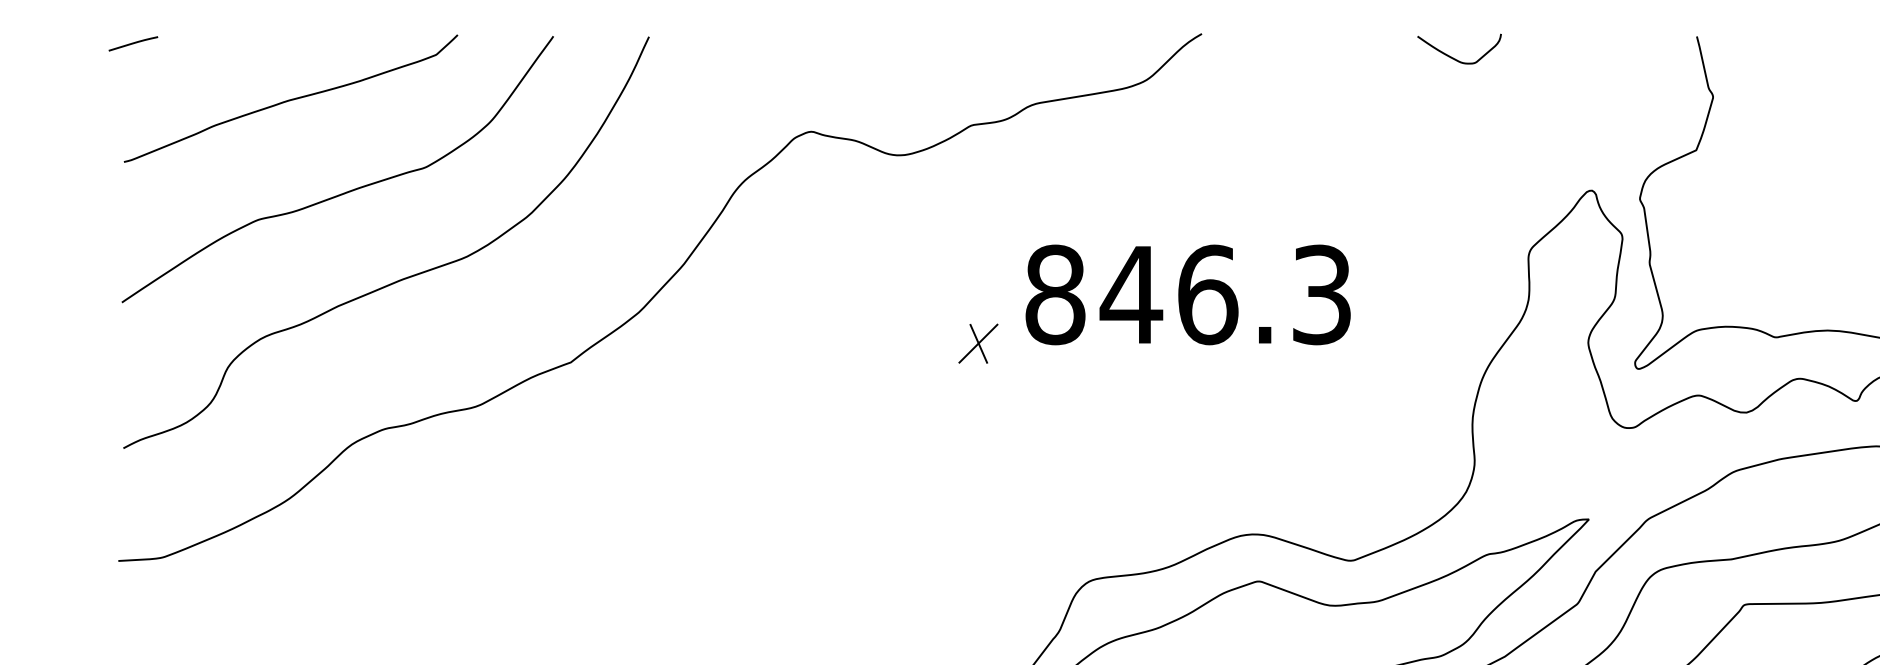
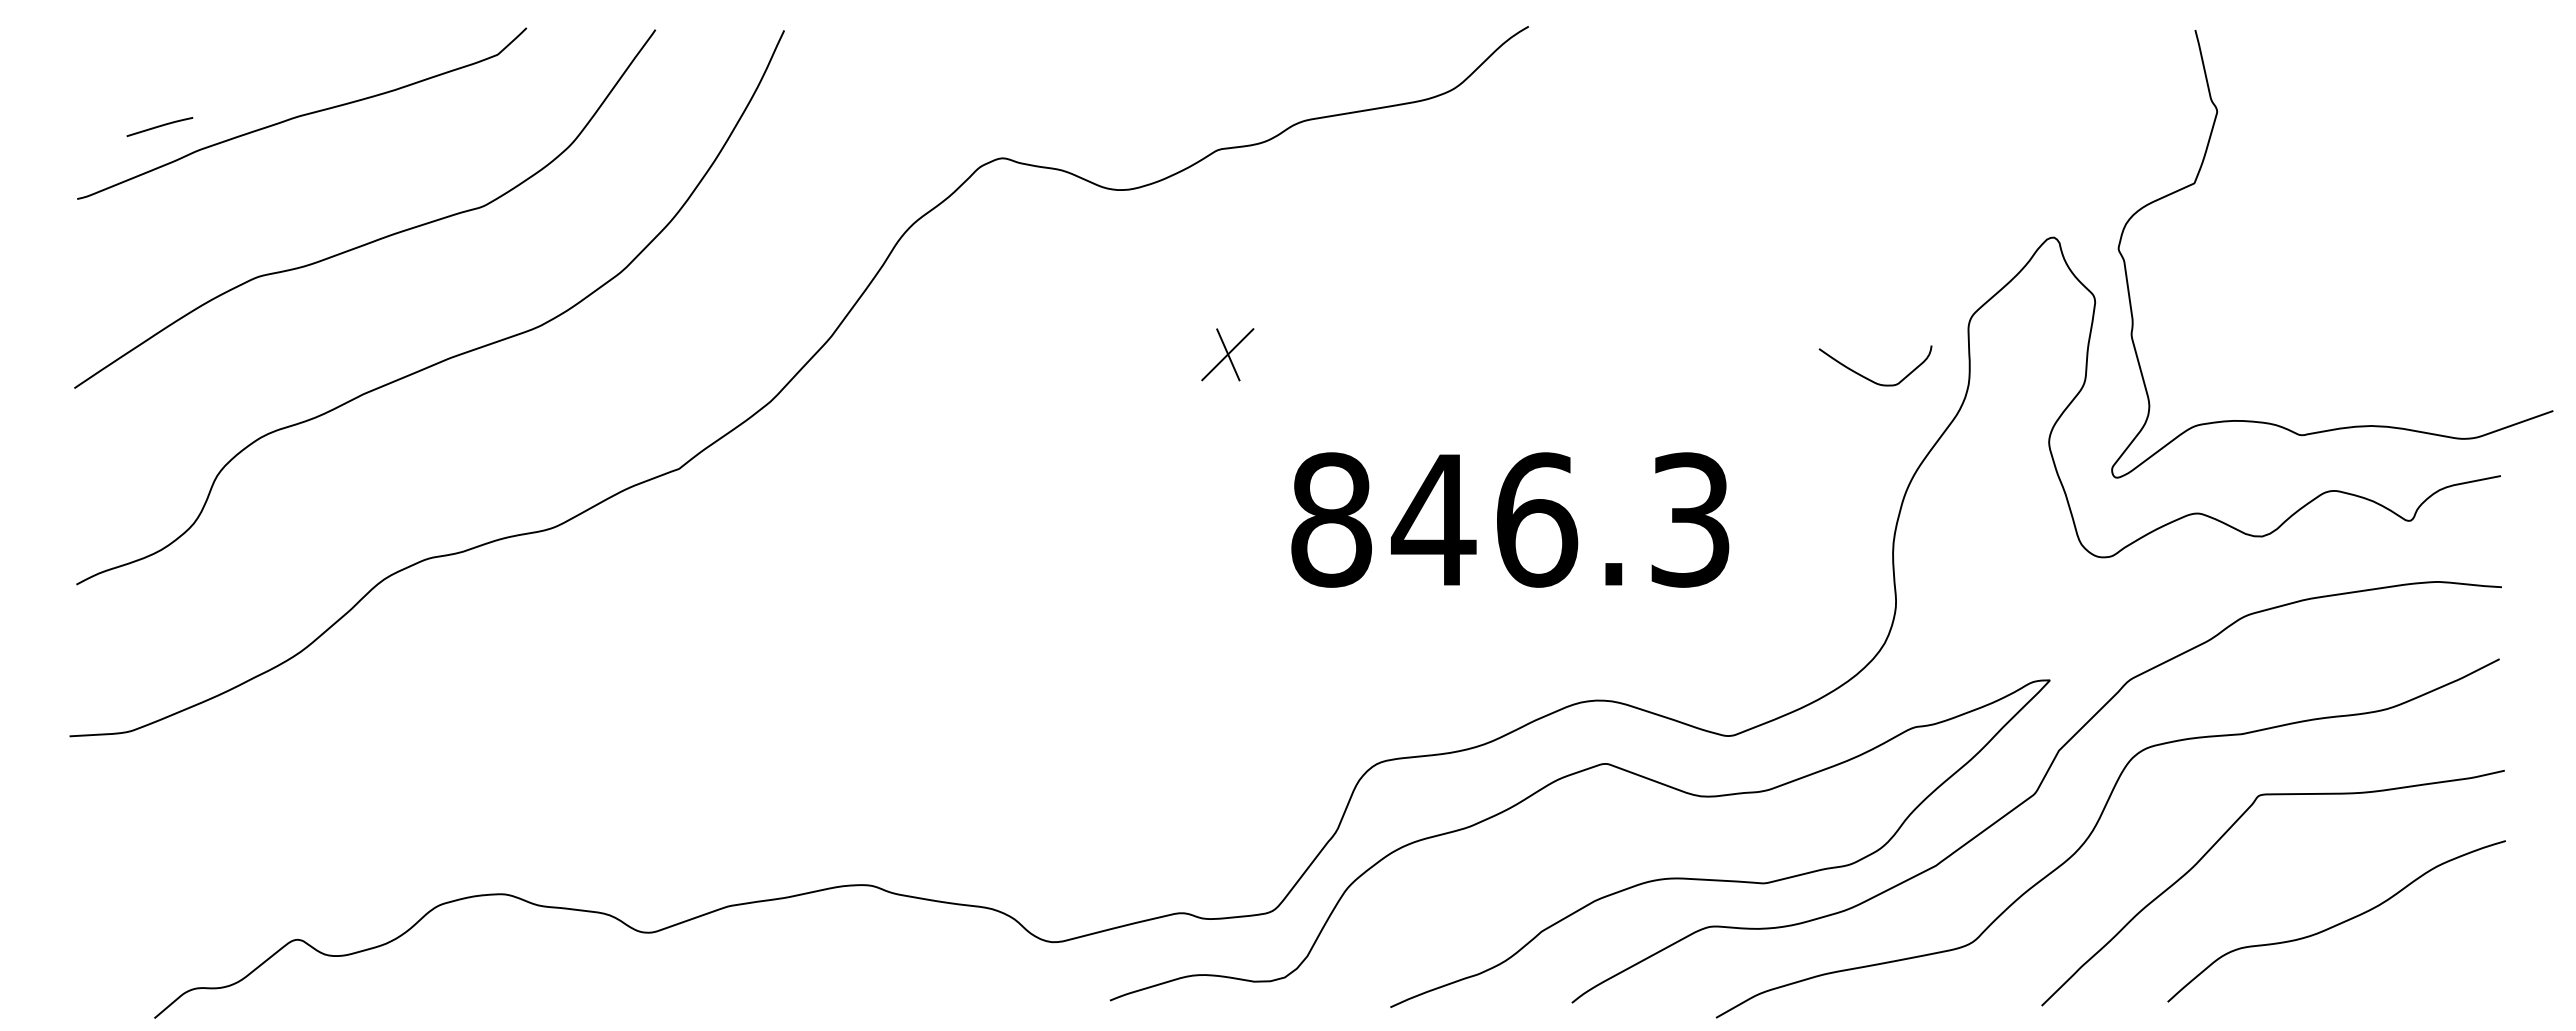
curve: (133, 43) -> (159, 126), moved
curve: (1453, 57) -> (1867, 377), moved
text: (1188, 294) -> (1510, 519), moved
part: (978, 343) -> (1227, 354), moved

